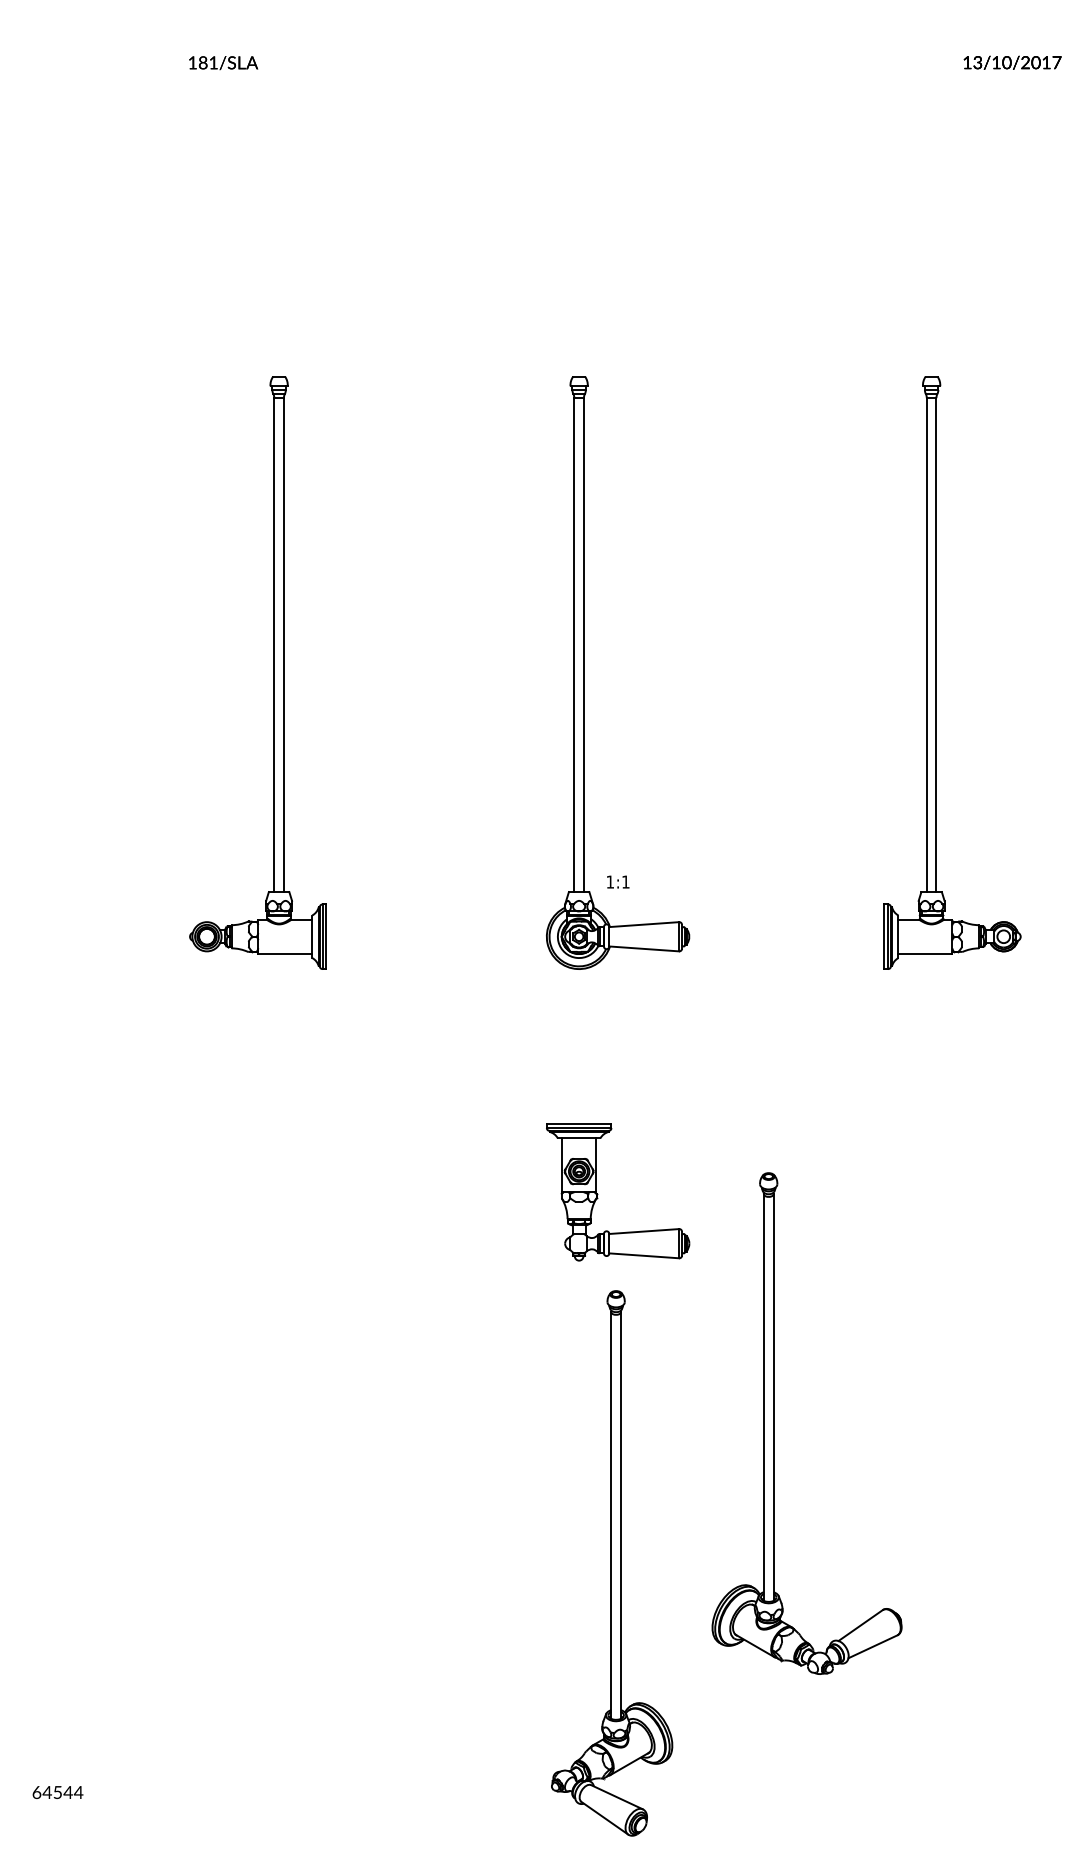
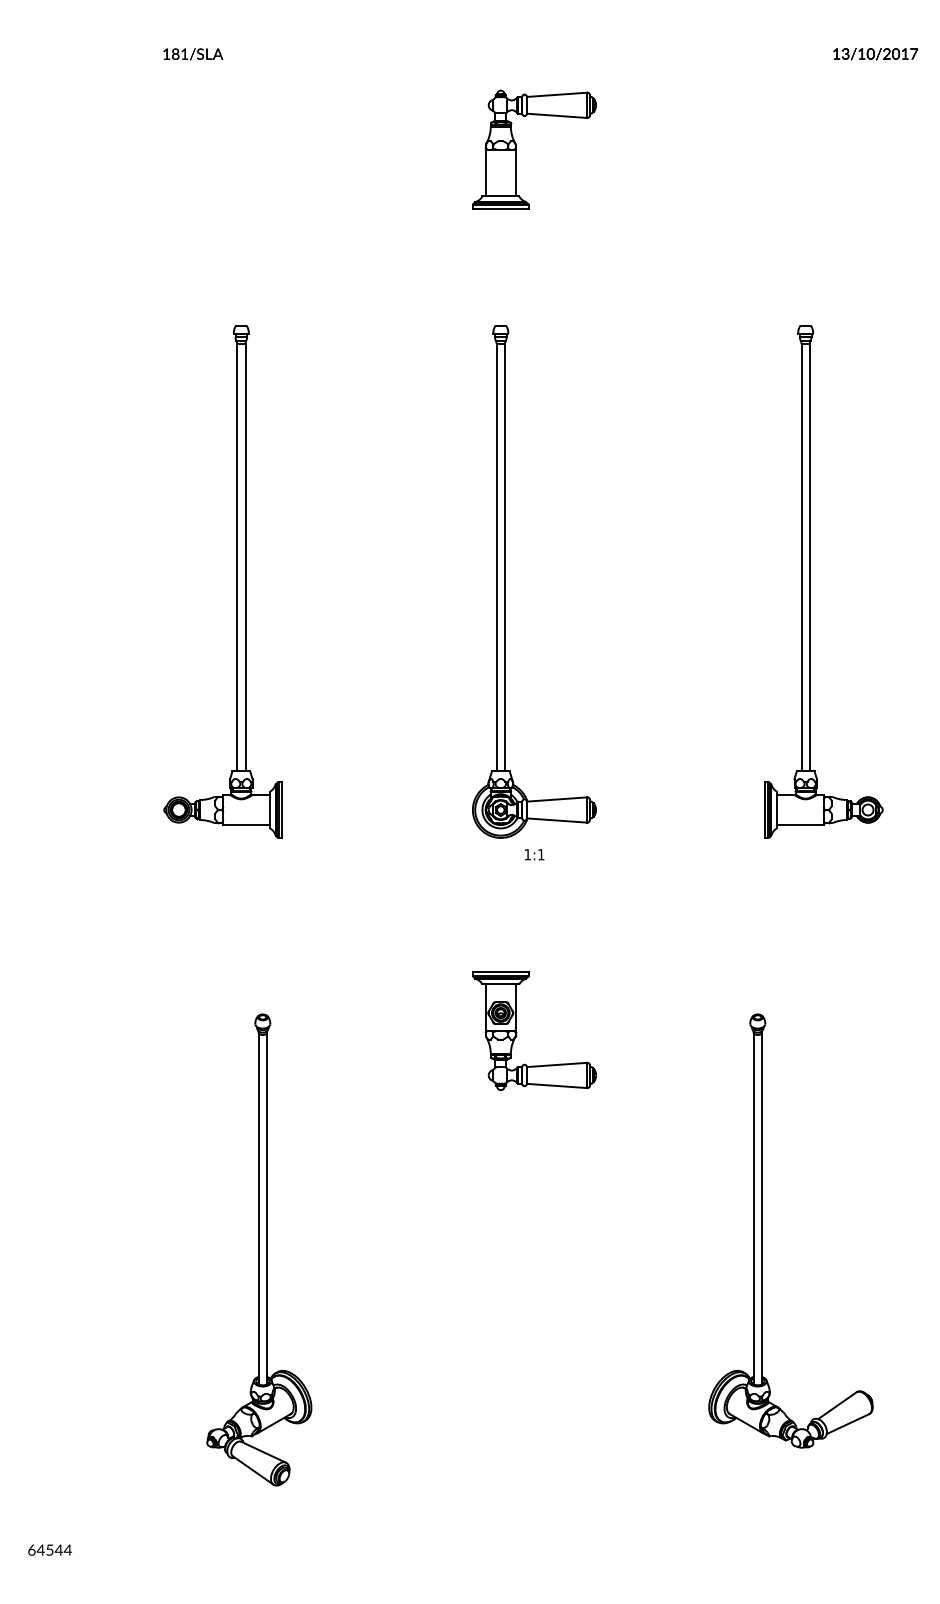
part: (597, 173) -> (516, 149), added
text: (618, 881) -> (534, 854), moved
part: (774, 1422) -> (762, 1230), moved
part: (612, 1562) -> (259, 1249), moved

